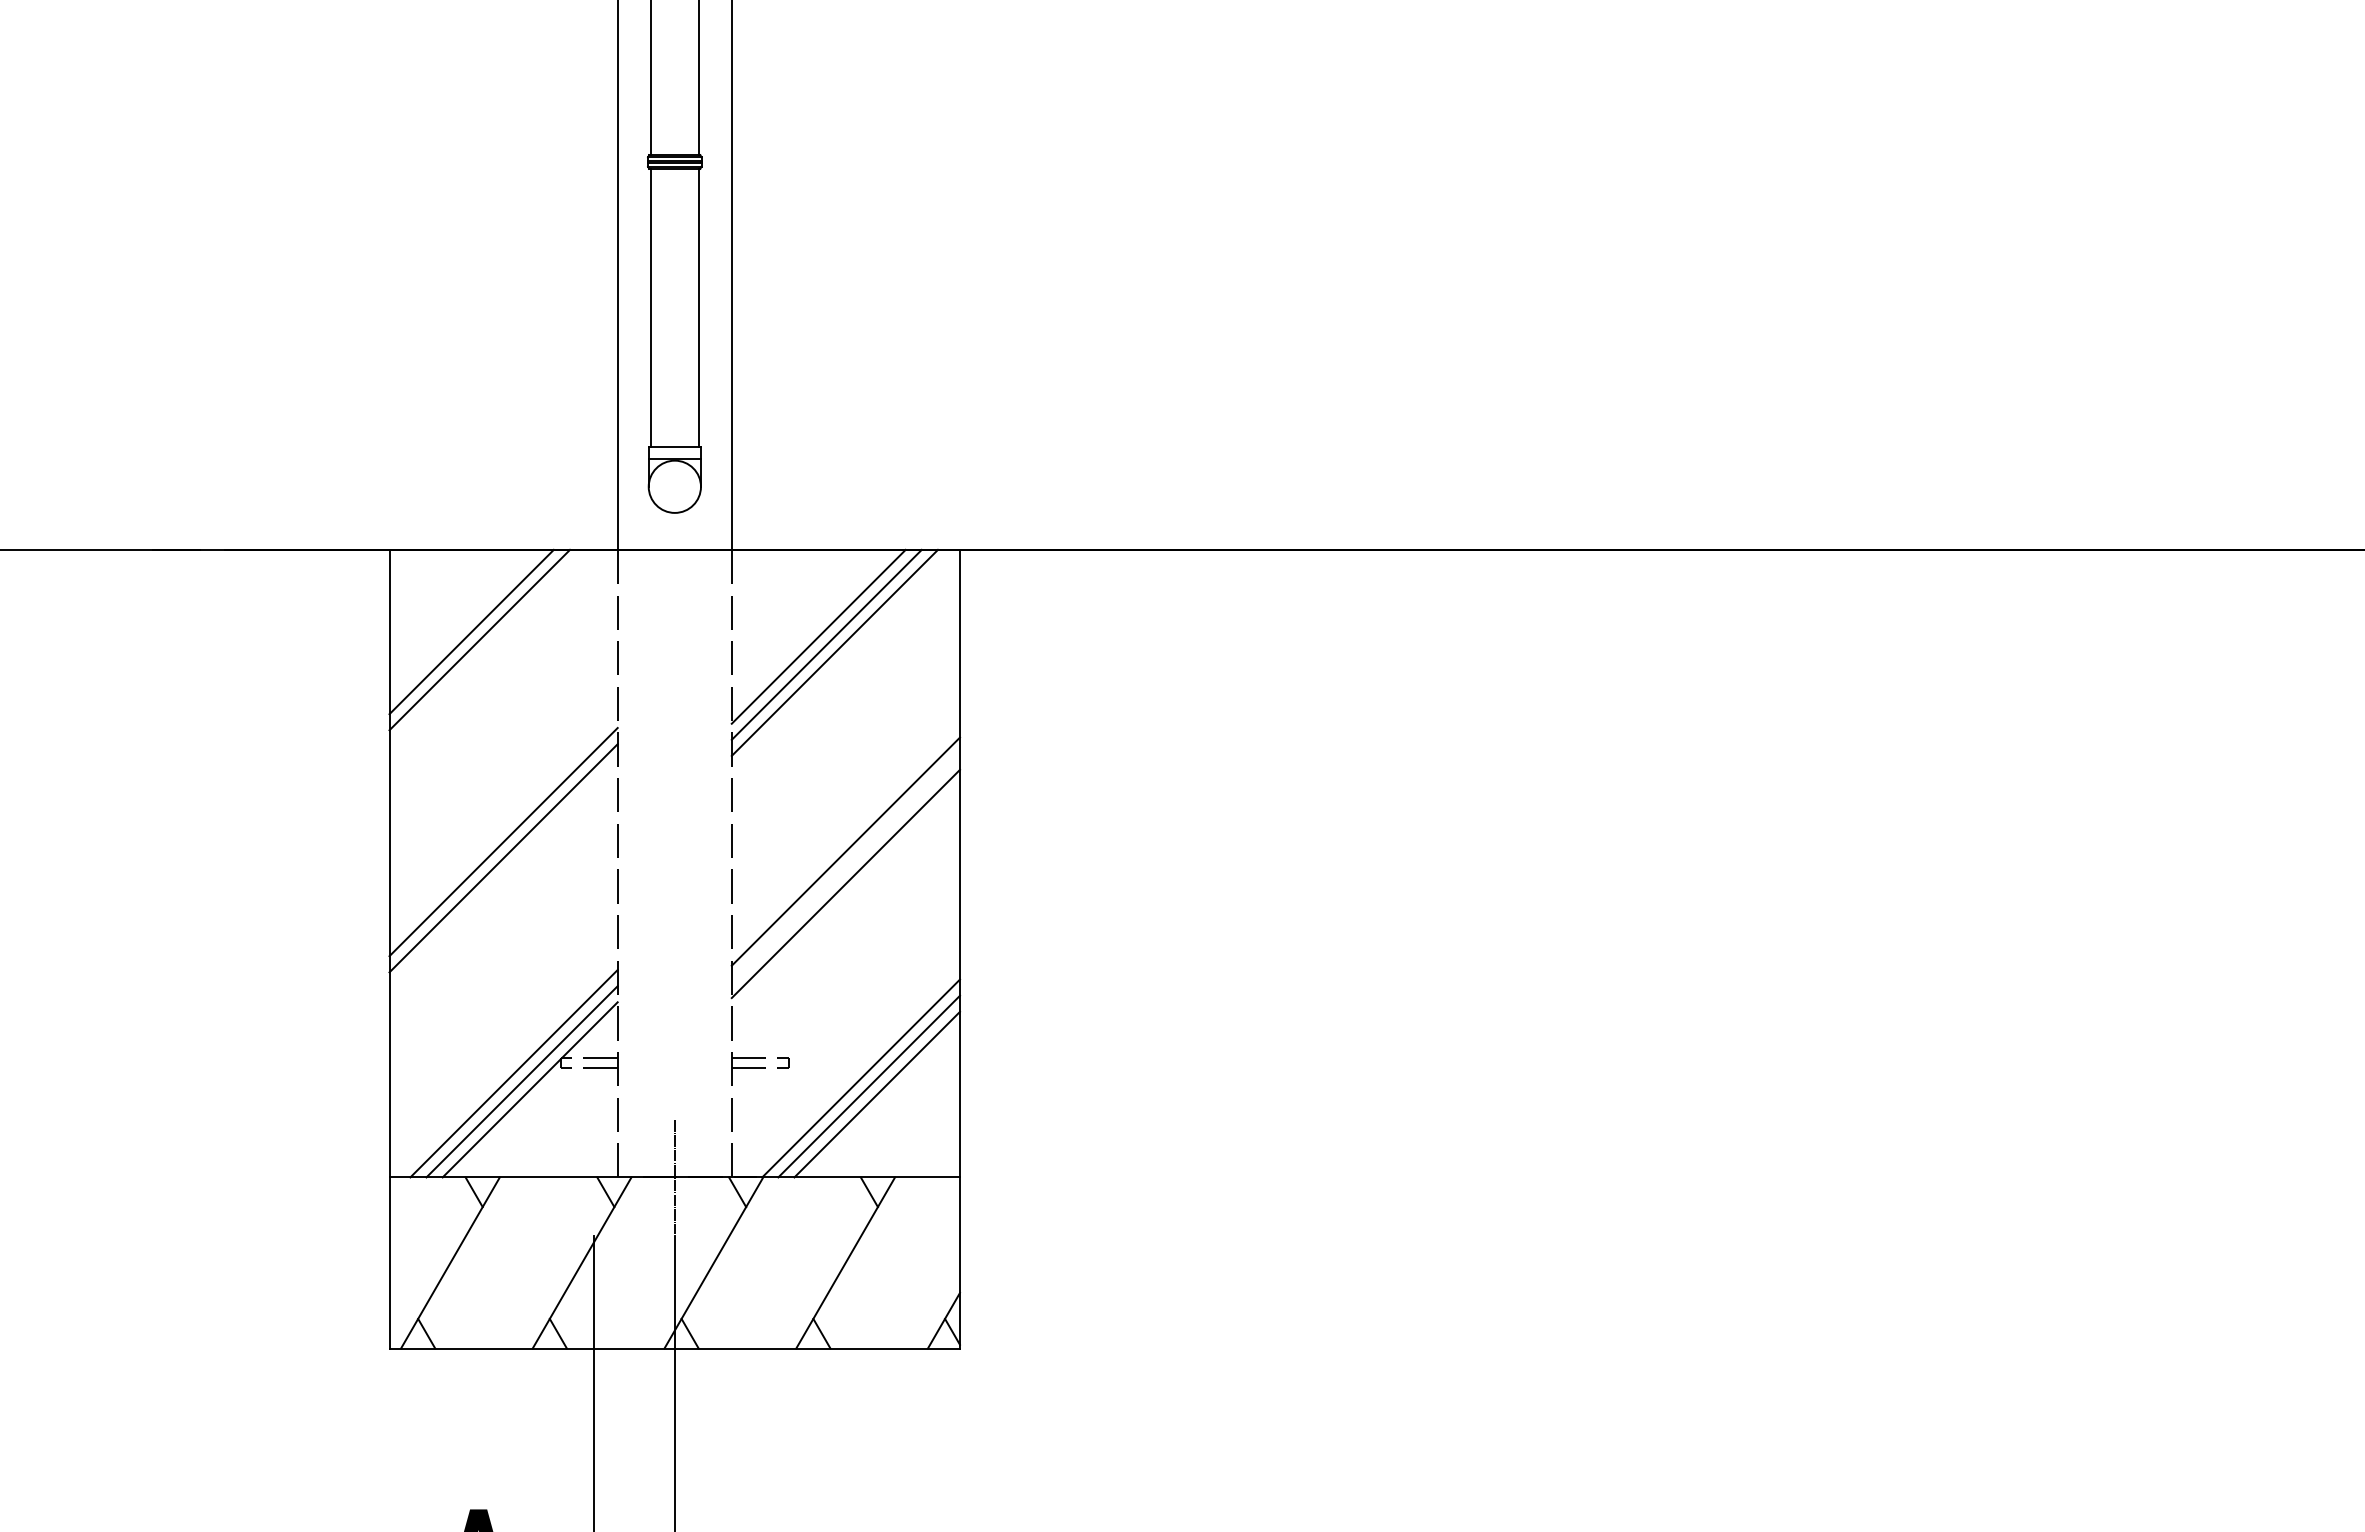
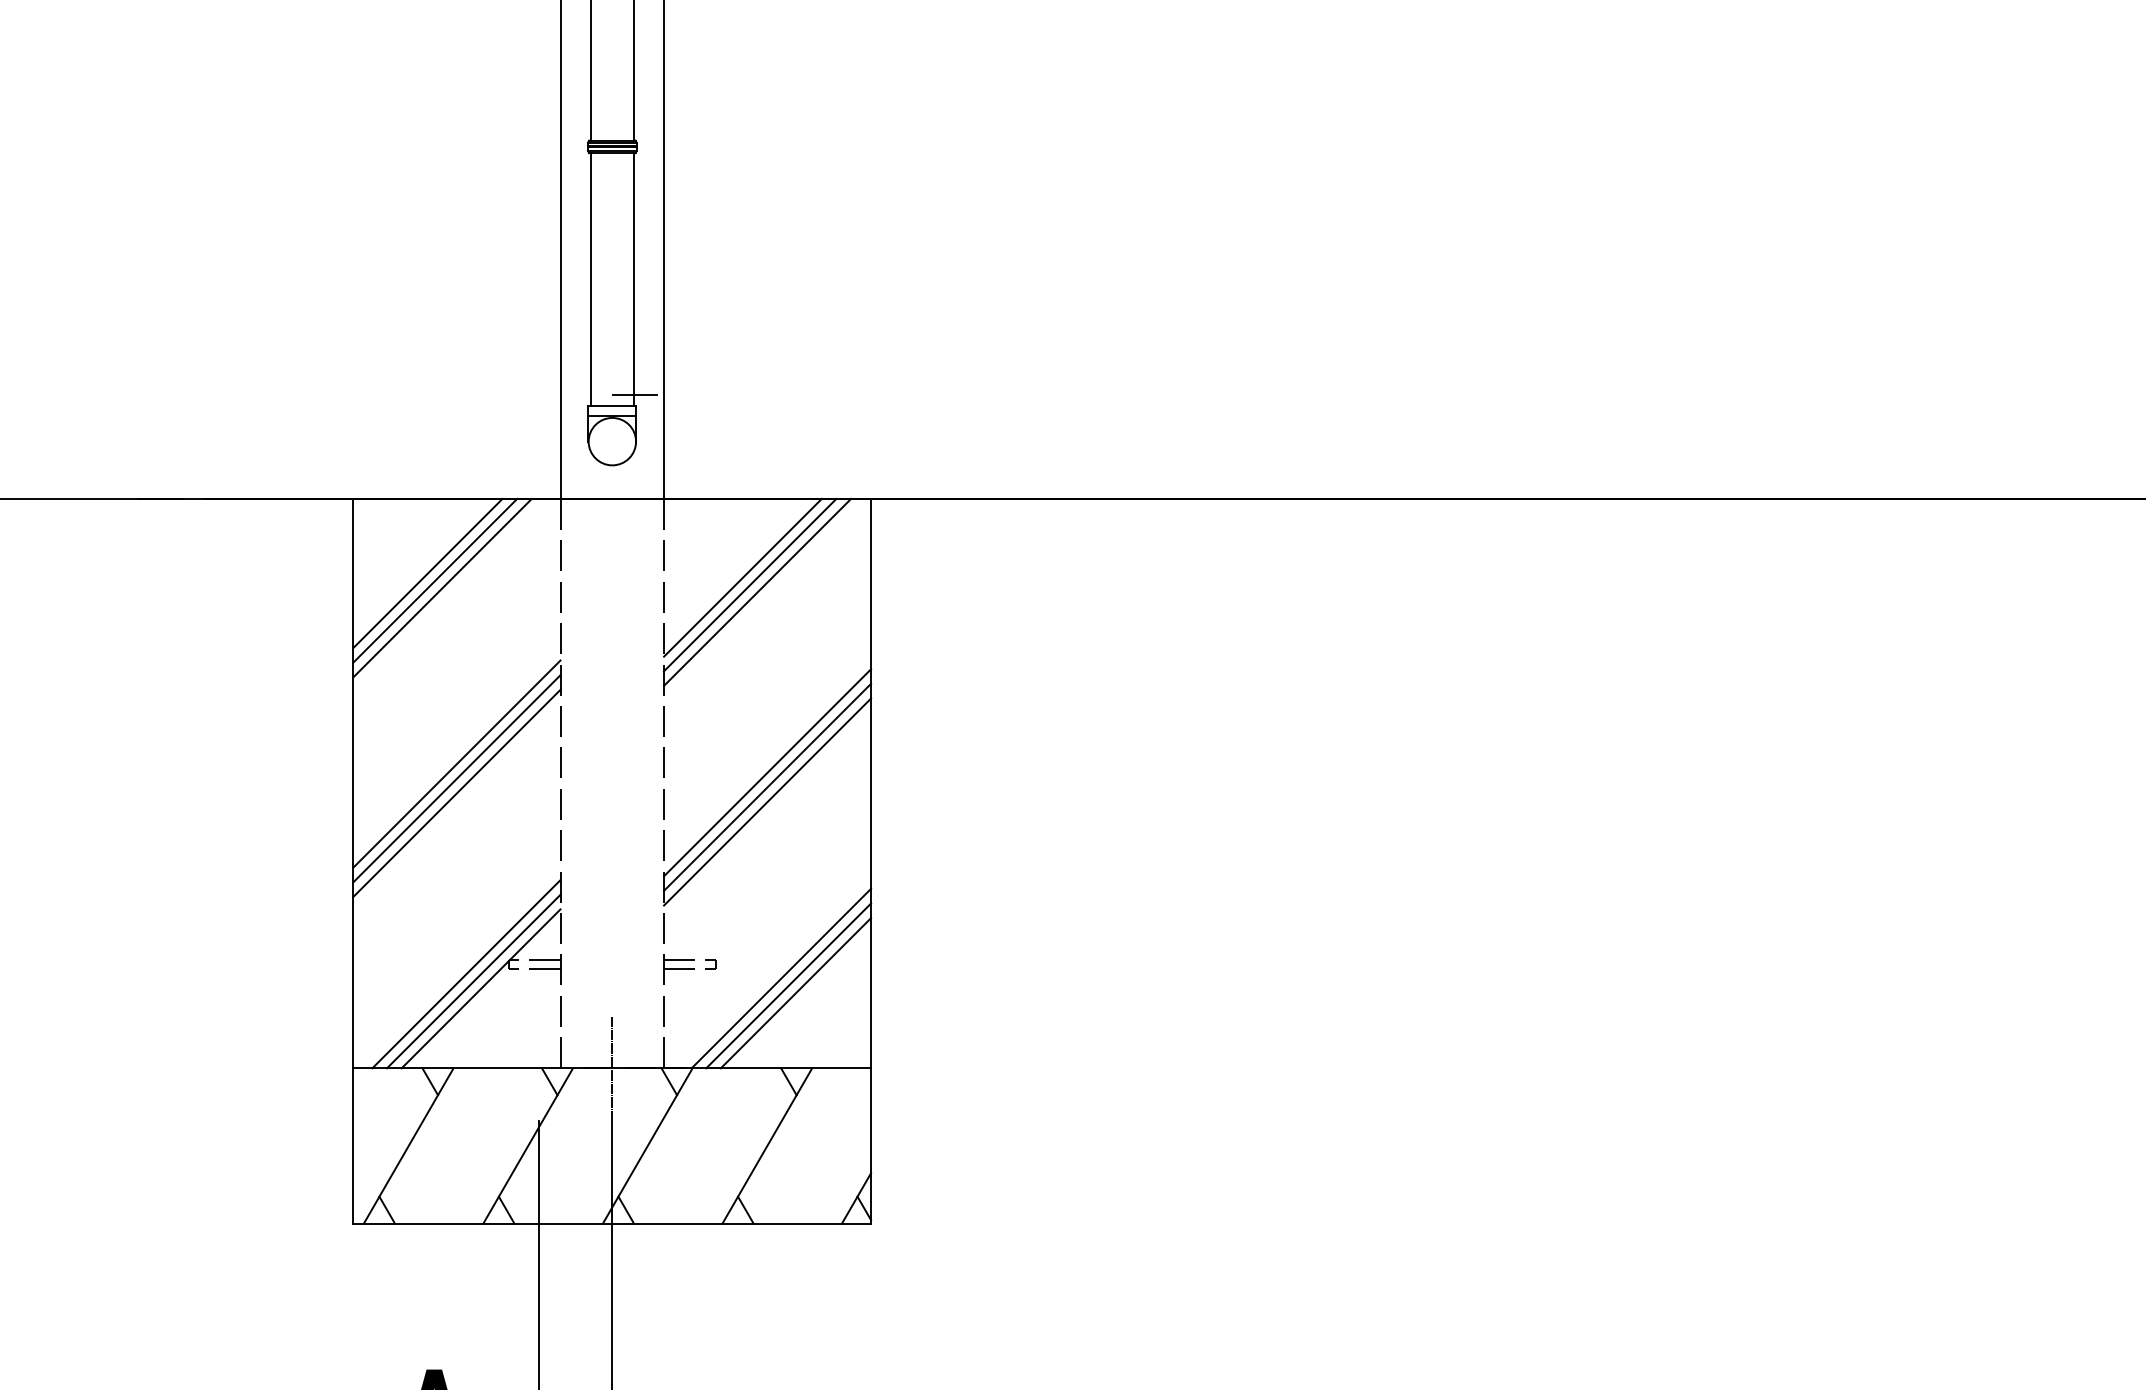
line: (699, 435) -> (634, 395), added
line: (487, 647) -> (442, 587), added
line: (845, 867) -> (767, 787), added
line: (503, 874) -> (456, 793), added

